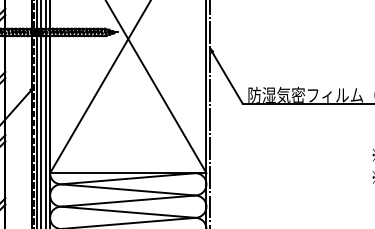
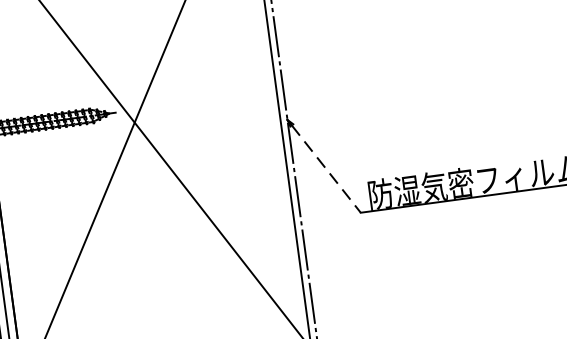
line: (227, 78) -> (326, 170), solid -> dashed

